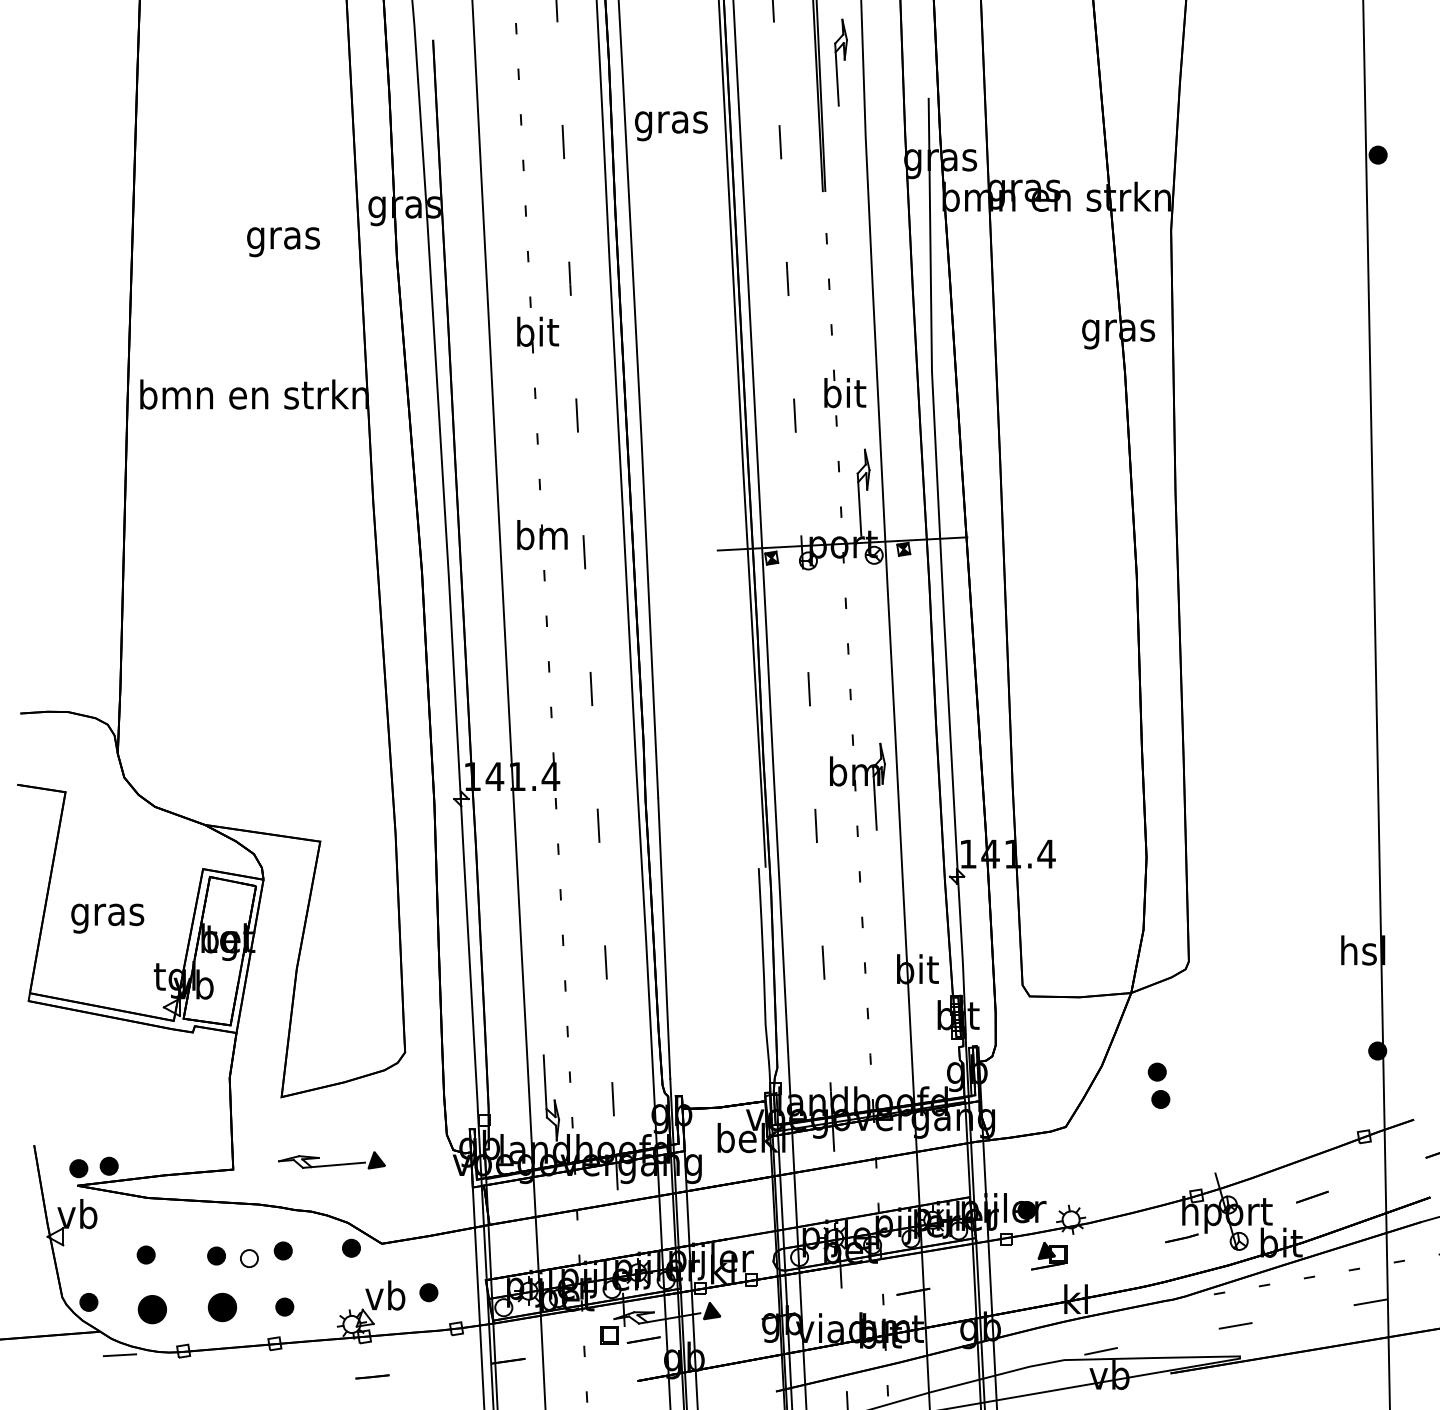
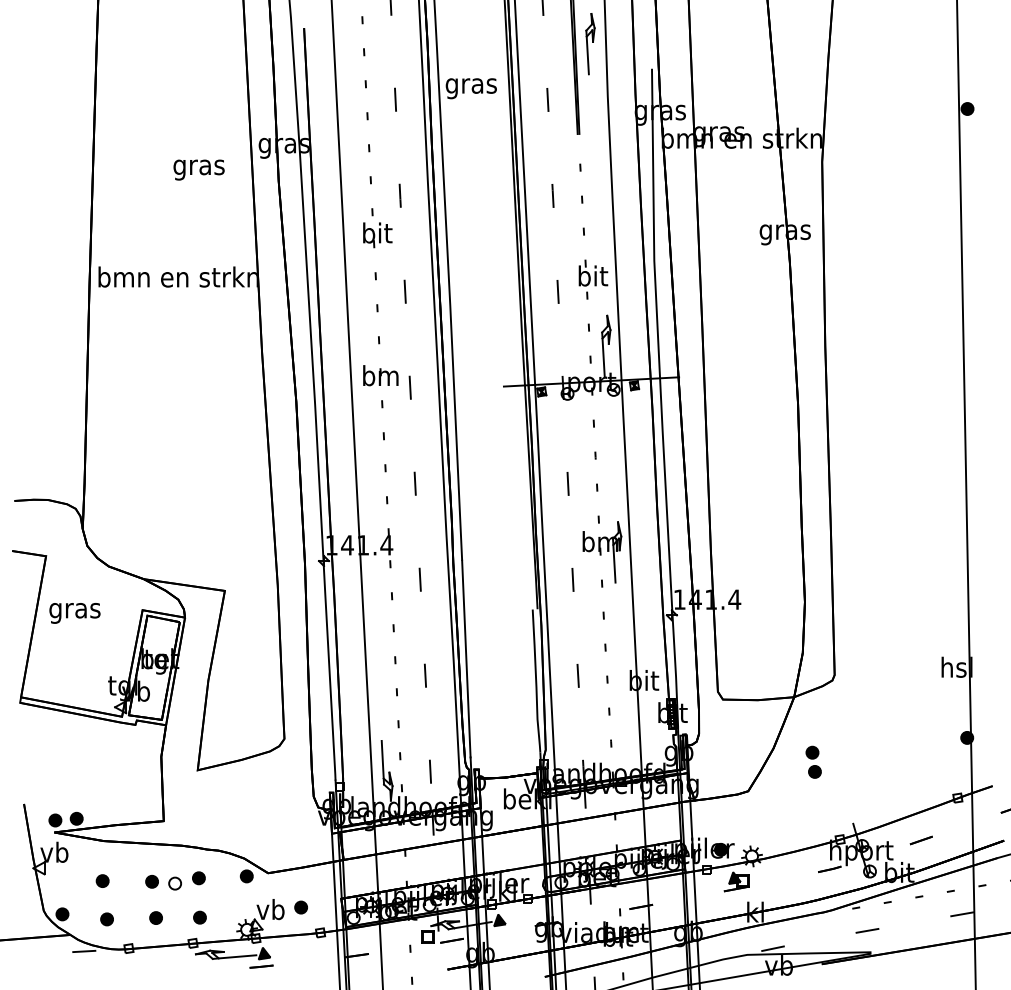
text: (107, 918) -> (74, 613), moved
part: (331, 1160) -> (232, 953), moved
part: (221, 1307) -> (155, 917), size x0.62
part: (152, 1309) -> (107, 919), size x0.62

